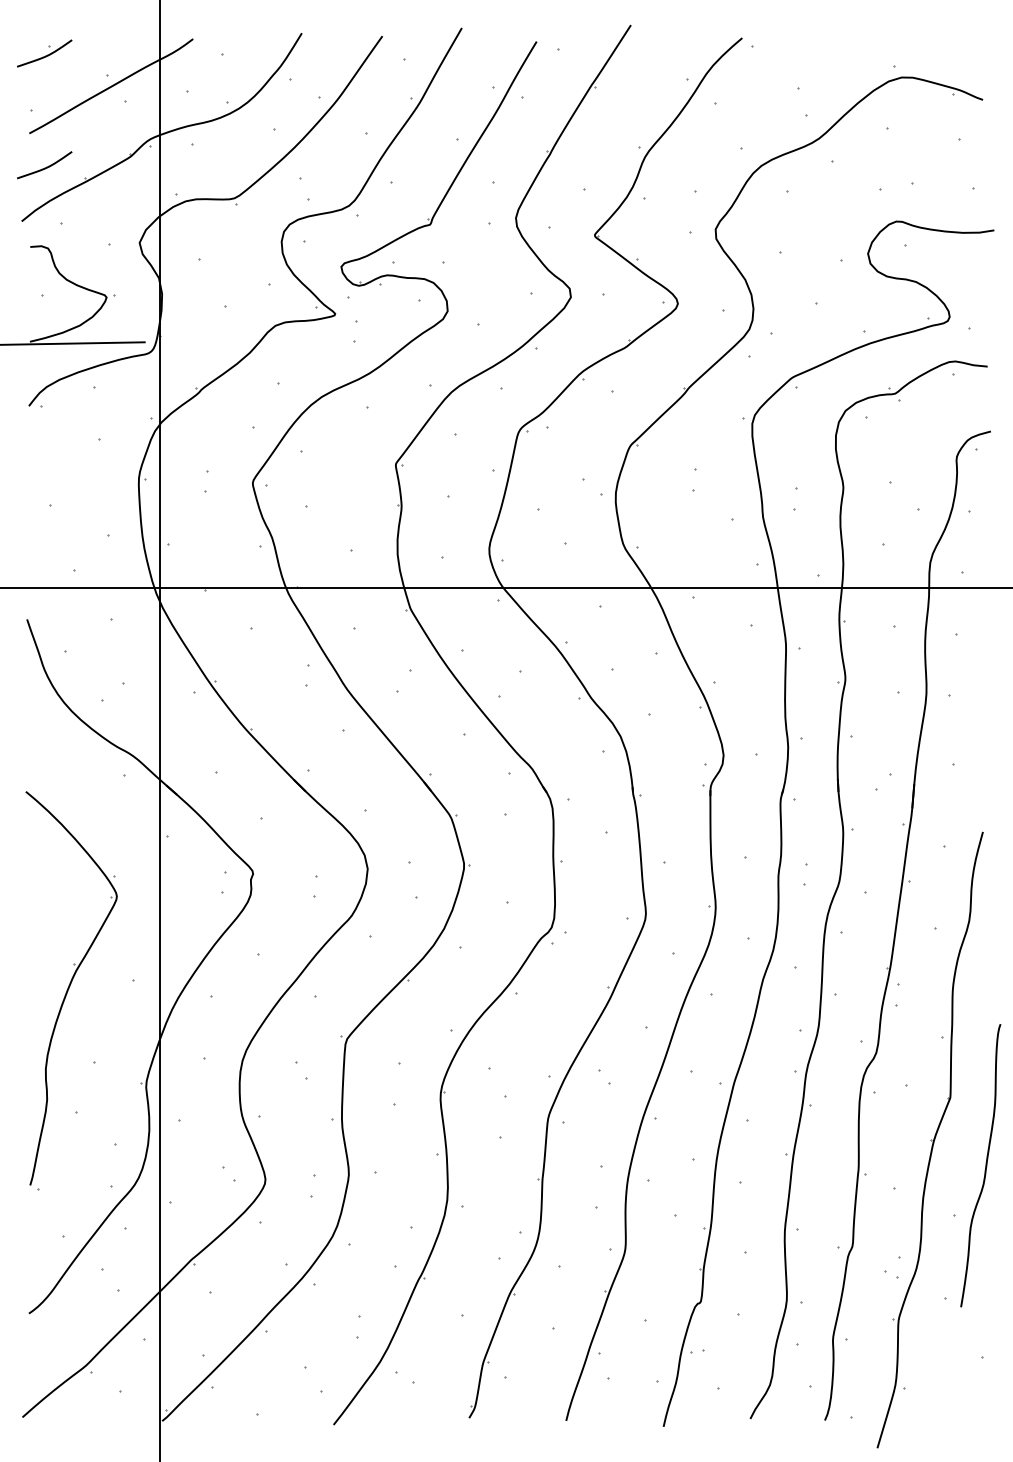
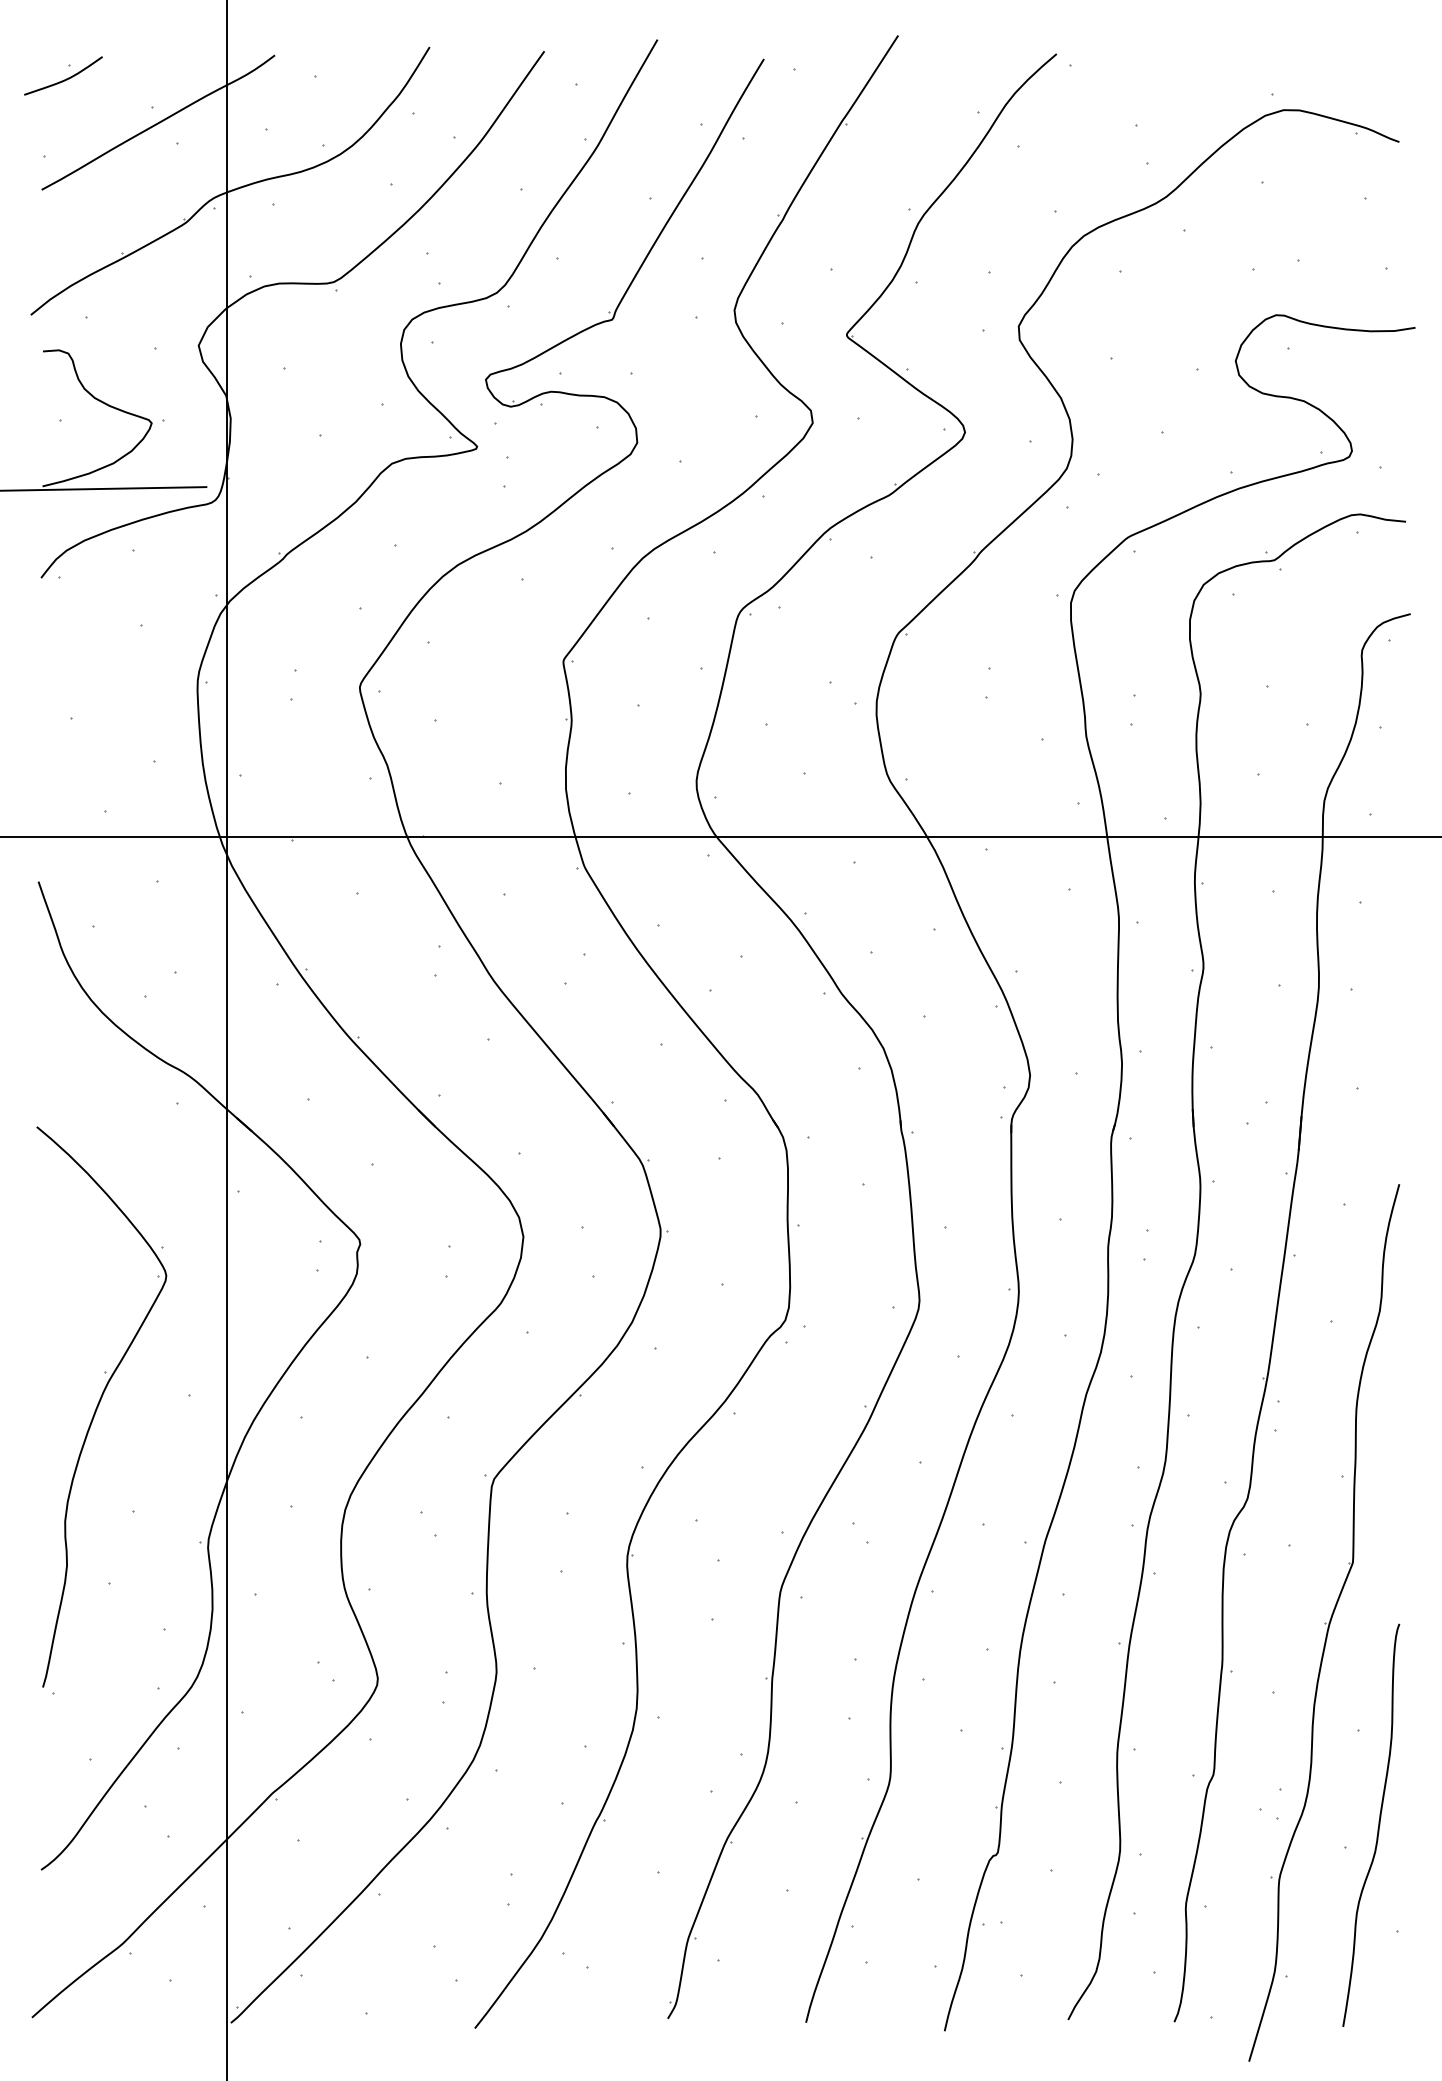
curve: (45, 167) -> (64, 238), removed
curve: (985, 1165) -> (1378, 1824), moved

